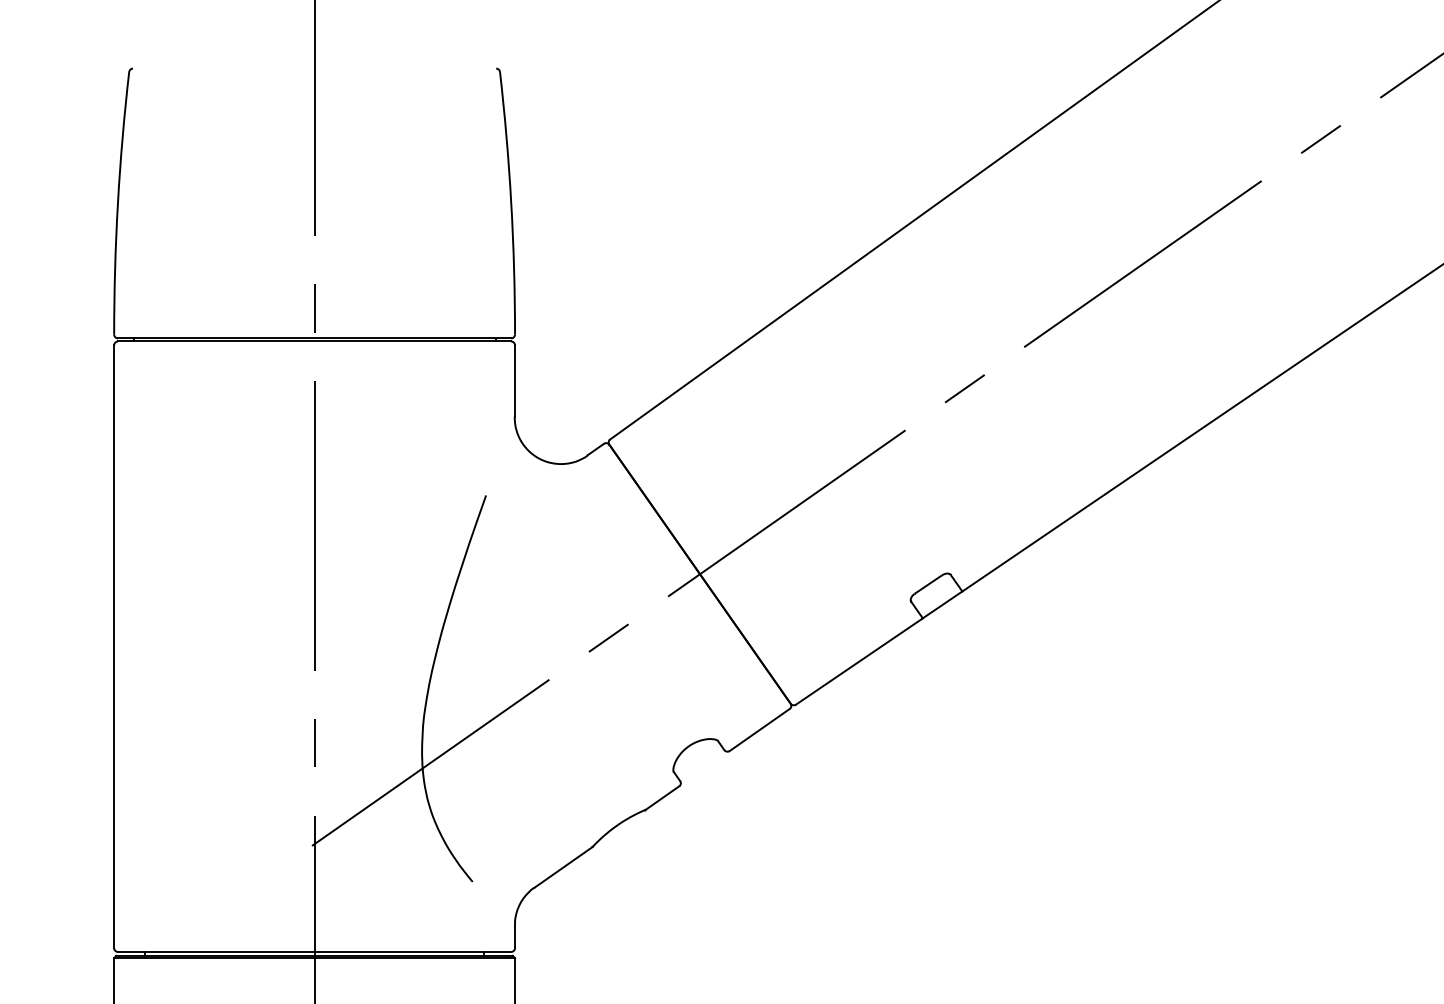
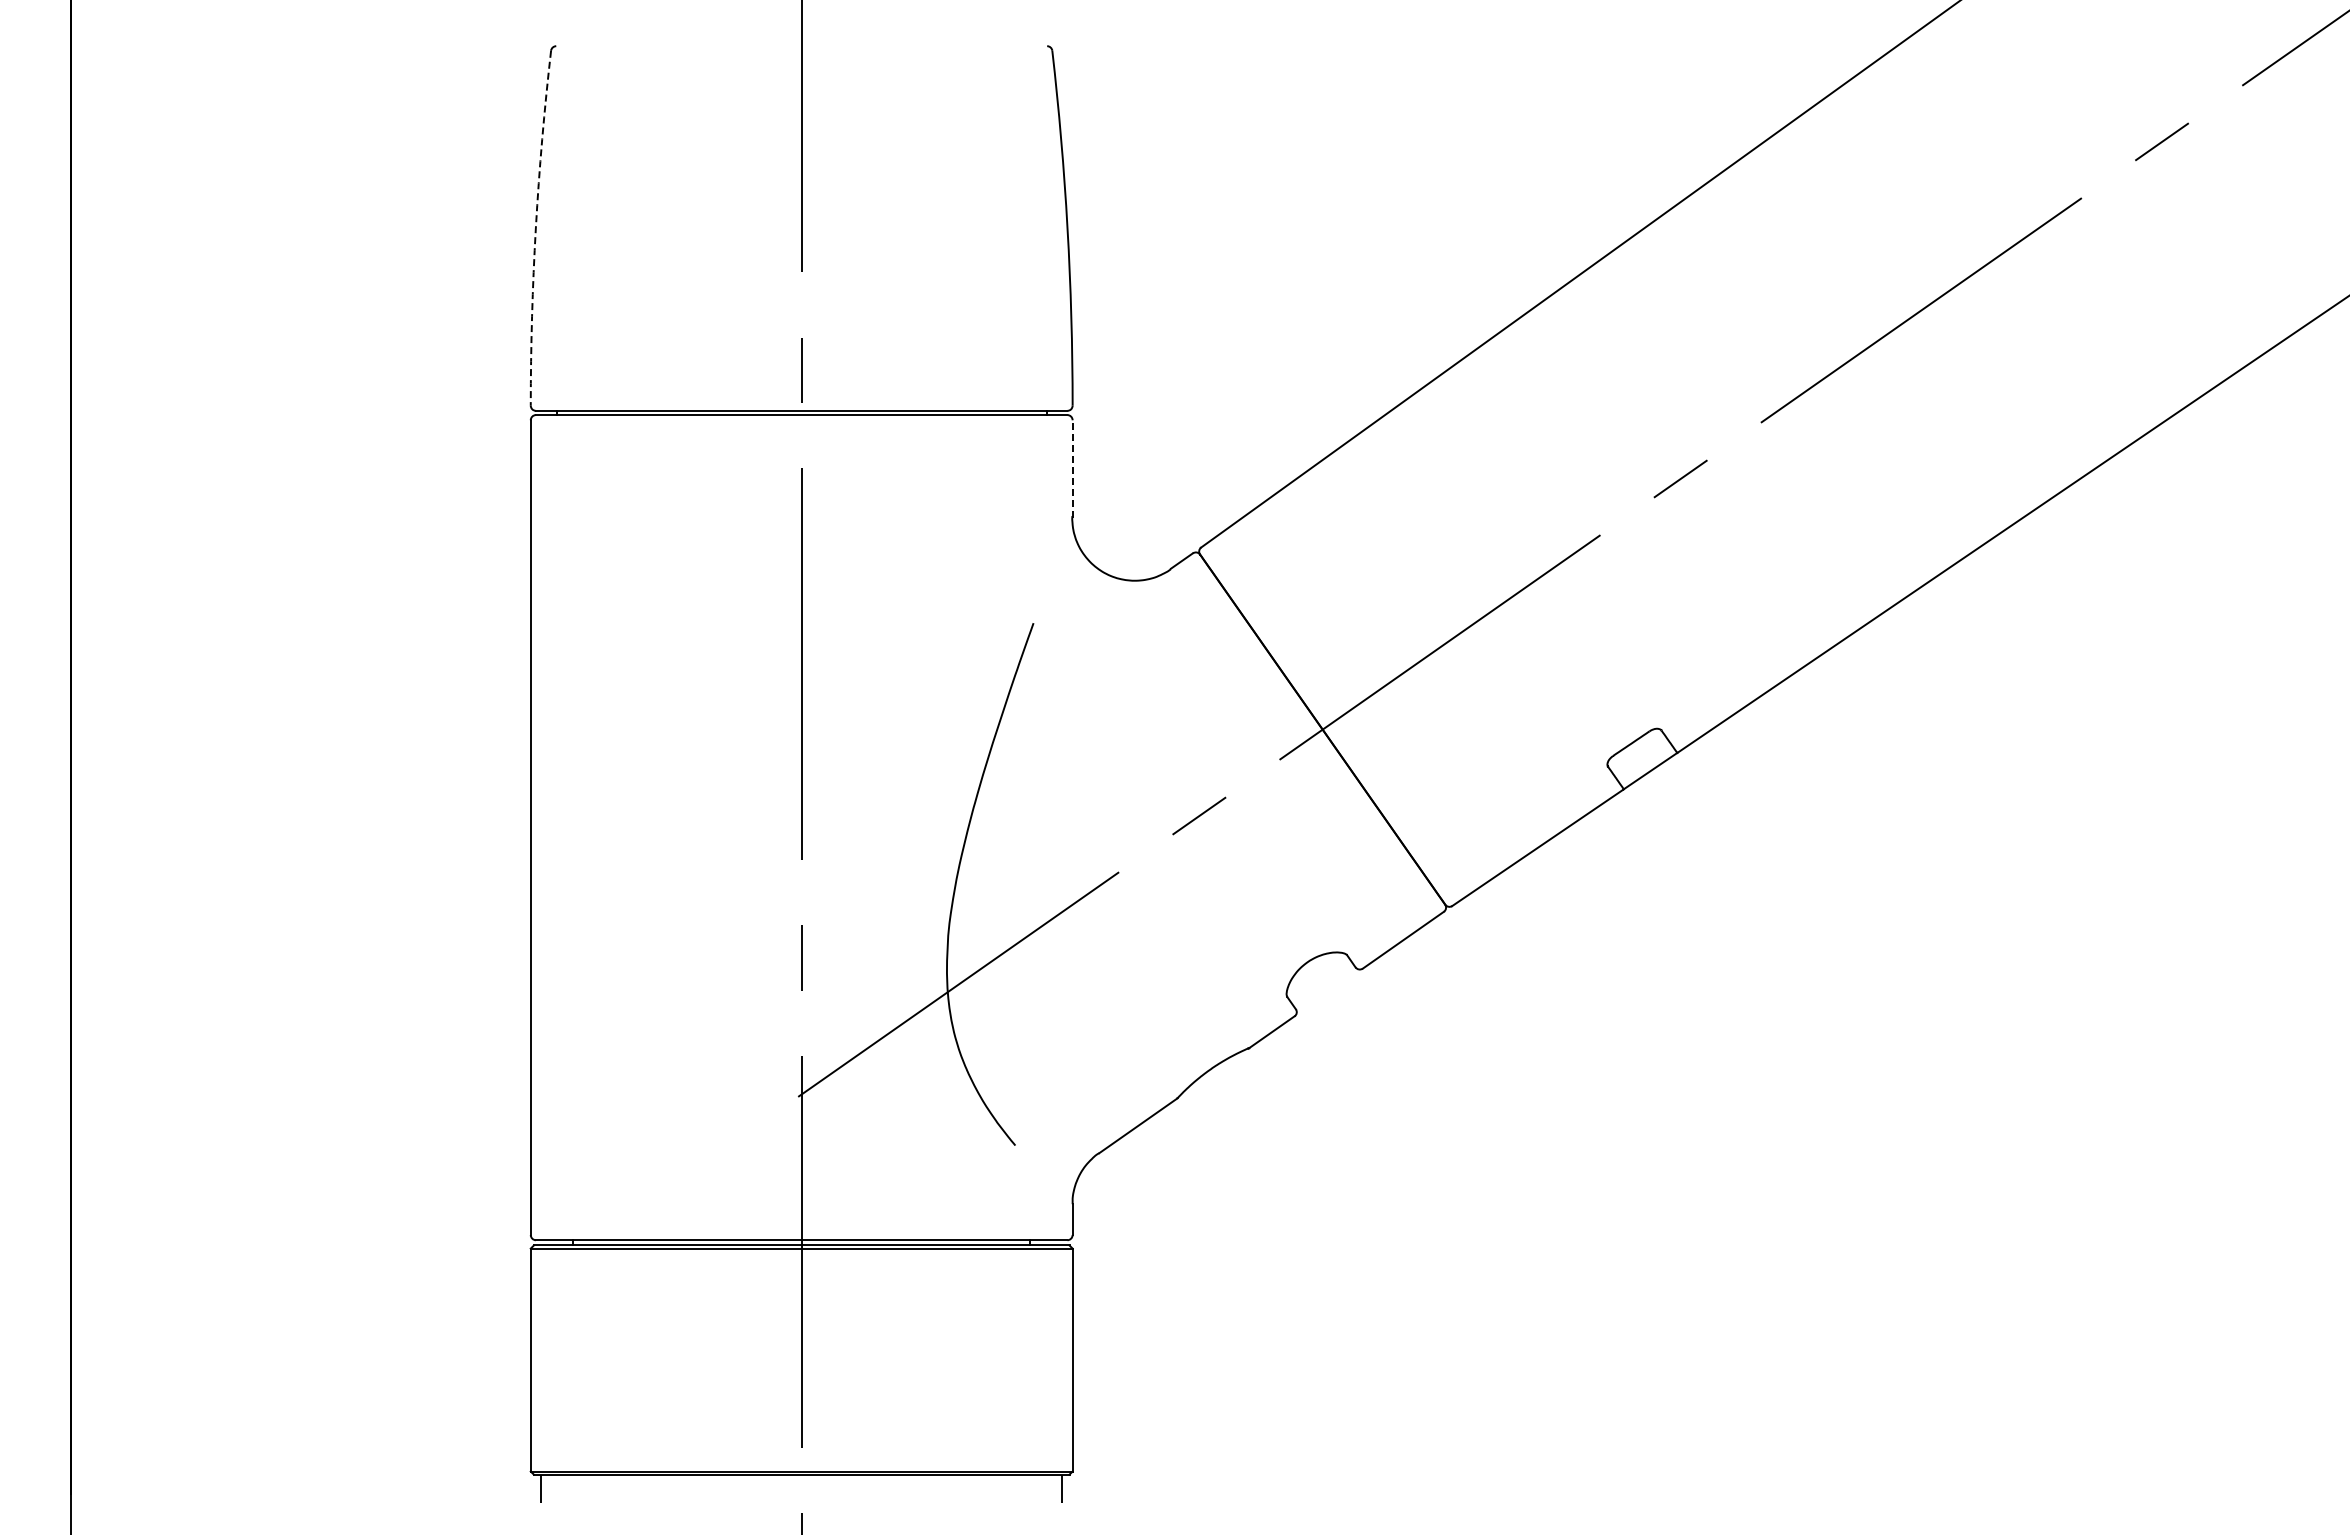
arc: (117, 202) -> (535, 227), solid -> dashed
line: (514, 381) -> (1072, 468), solid -> dashed

